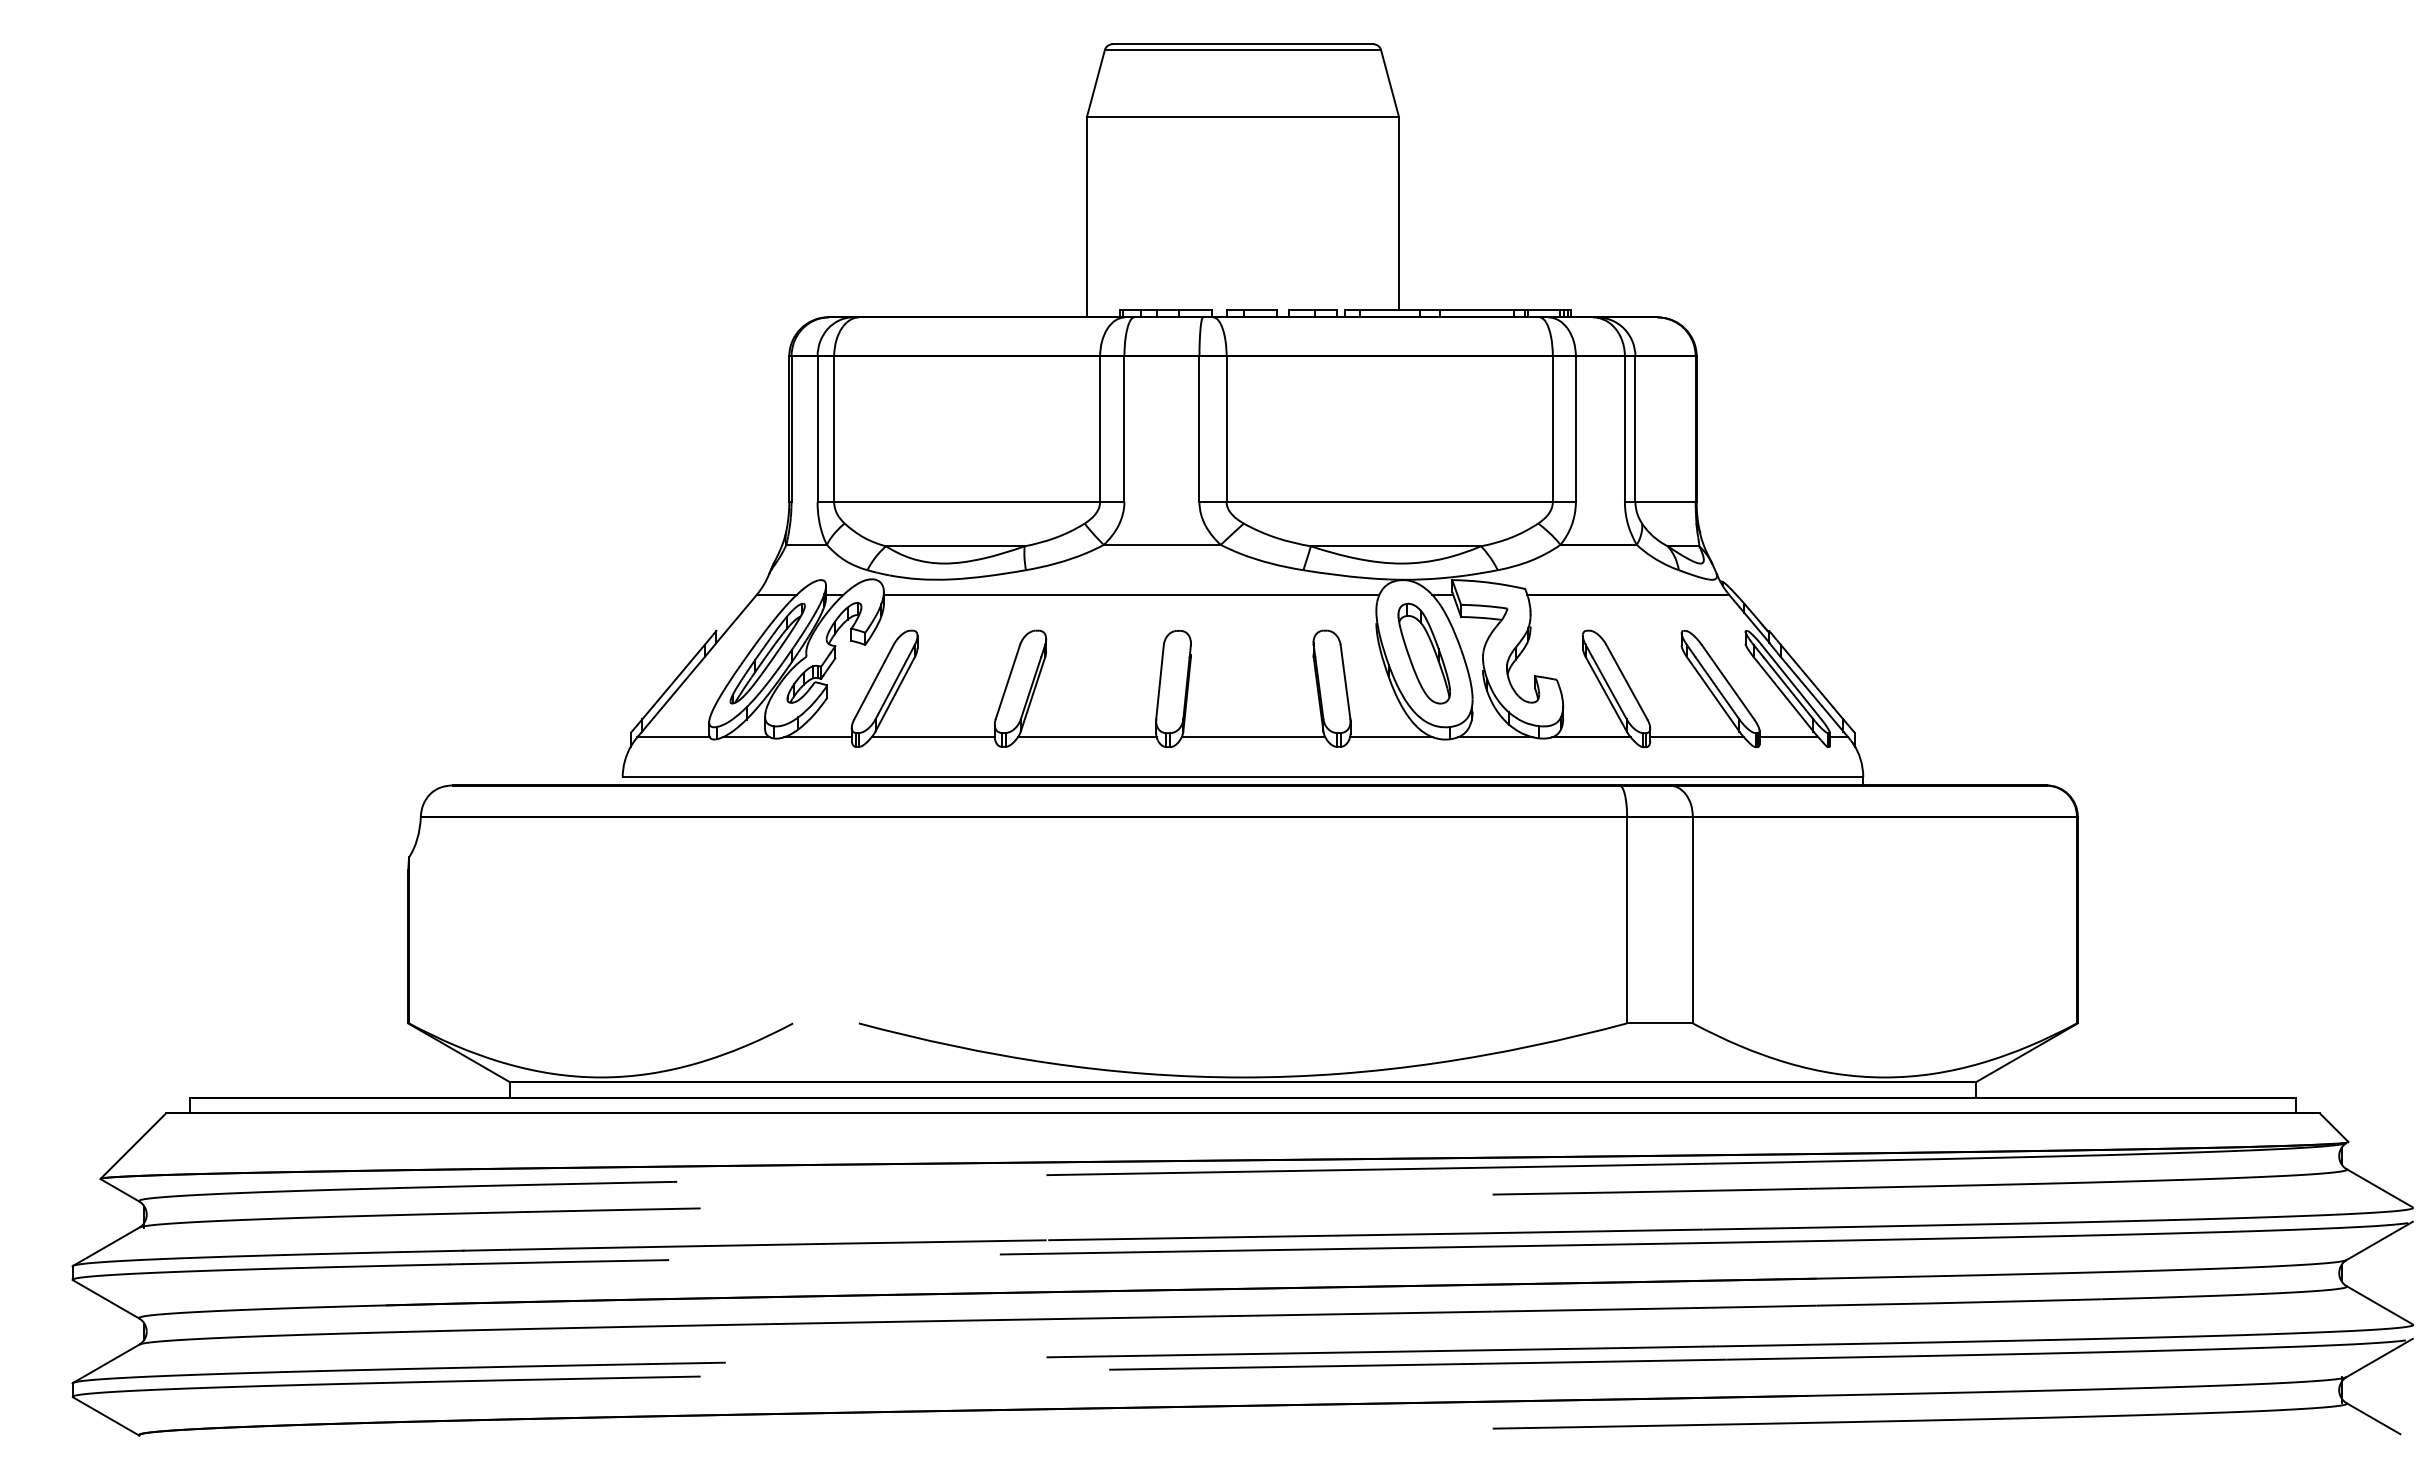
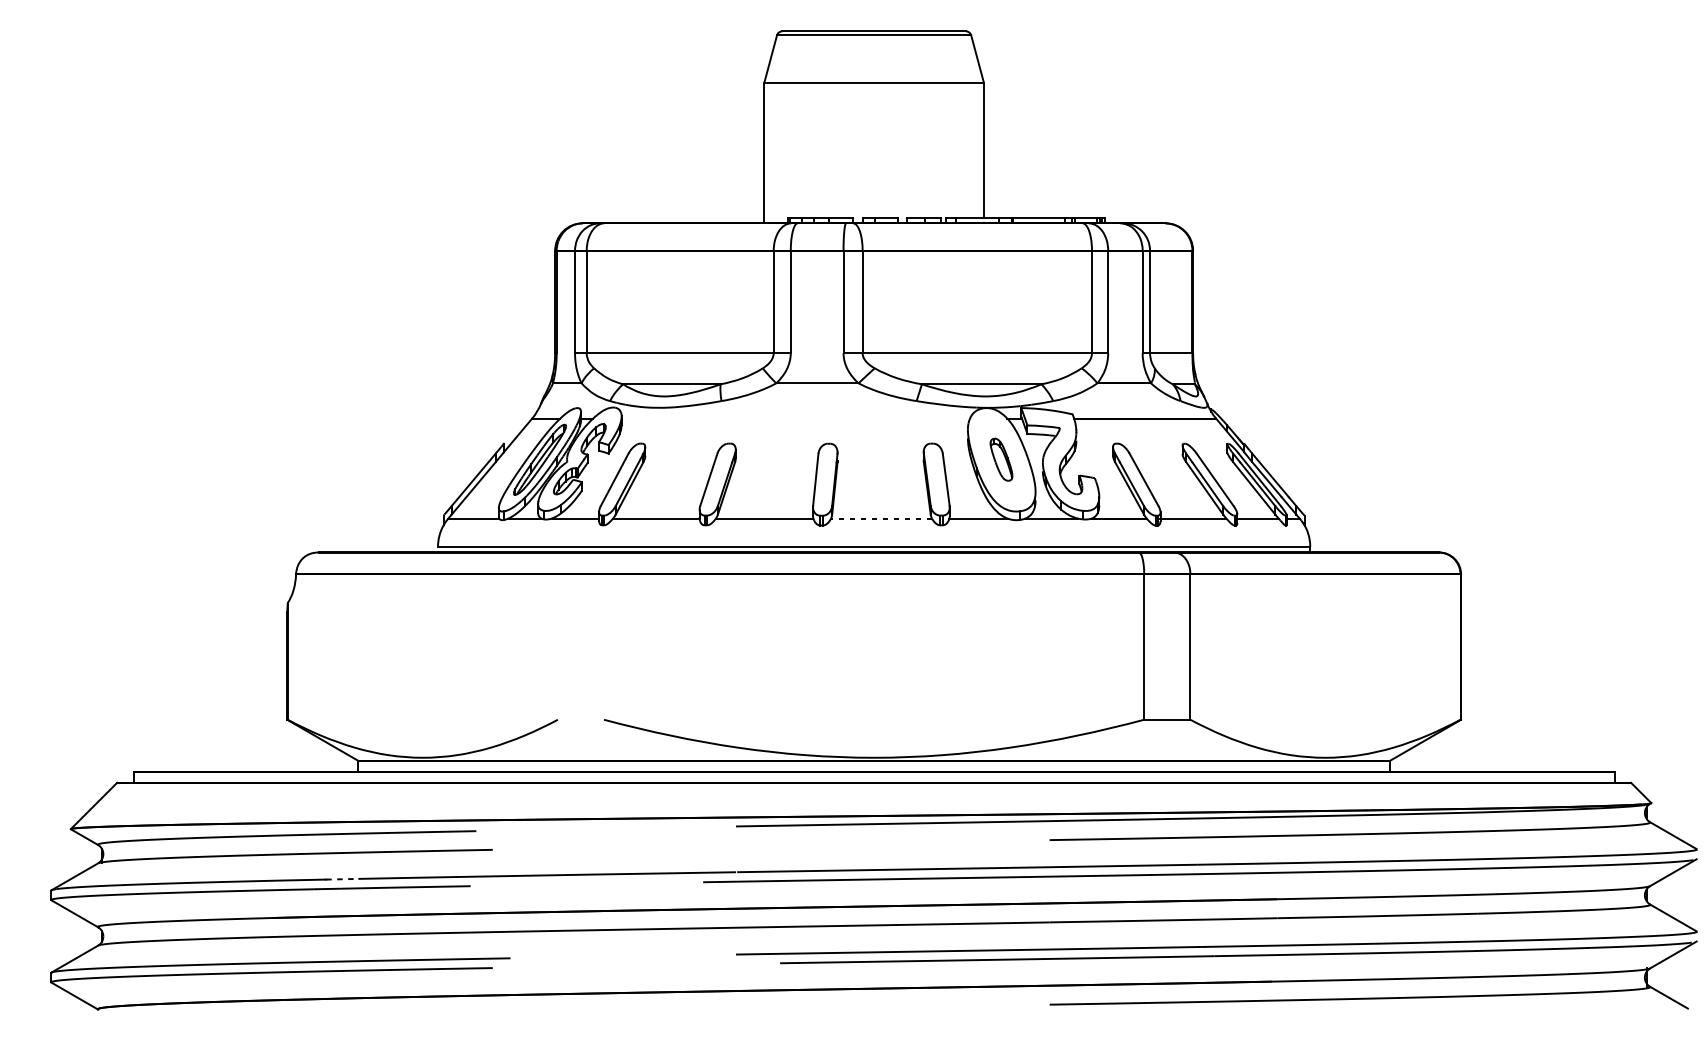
line: (1131, 595) -> (795, 418), removed
part: (1423, 653) -> (1001, 459), size x0.6
line: (1253, 737) -> (881, 518), solid -> dashed
line: (486, 1250) -> (342, 879), solid -> dashed

